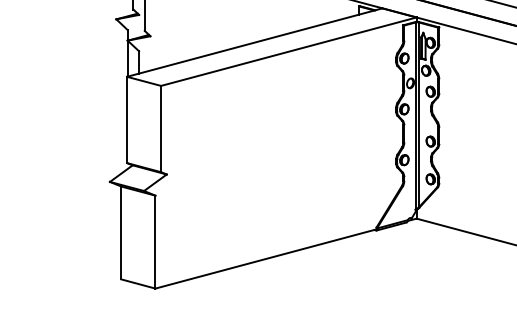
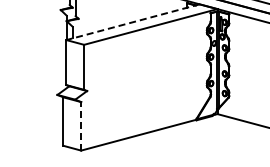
line: (253, 43) -> (132, 22), solid -> dashed
line: (155, 240) -> (81, 125), solid -> dashed

